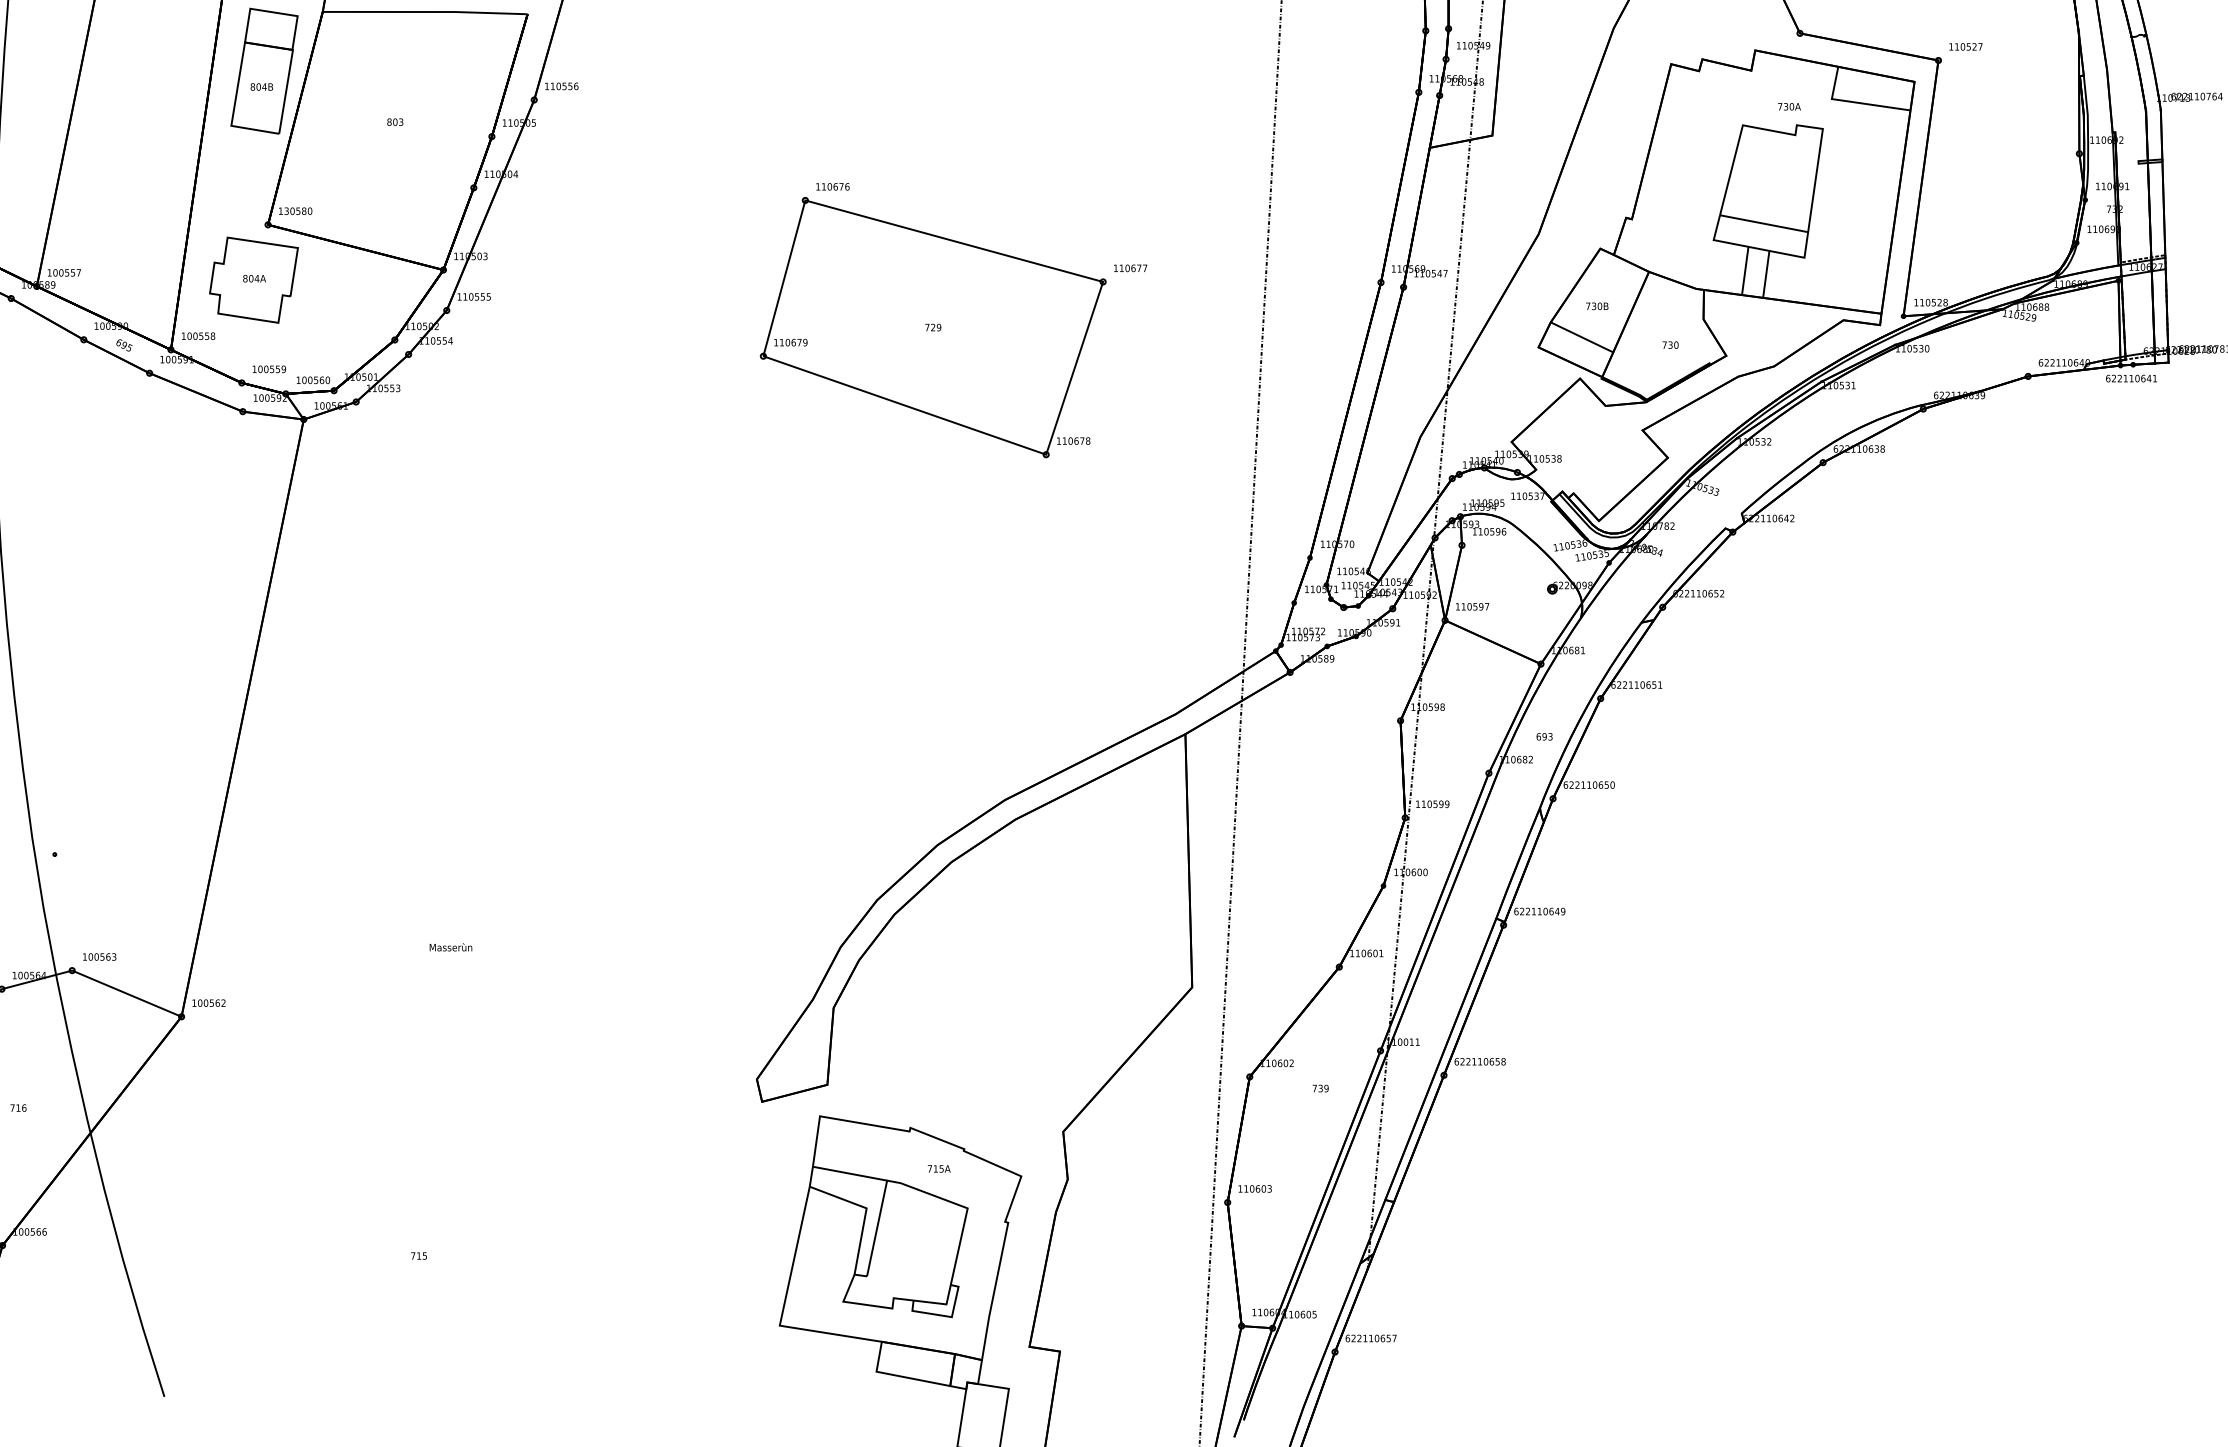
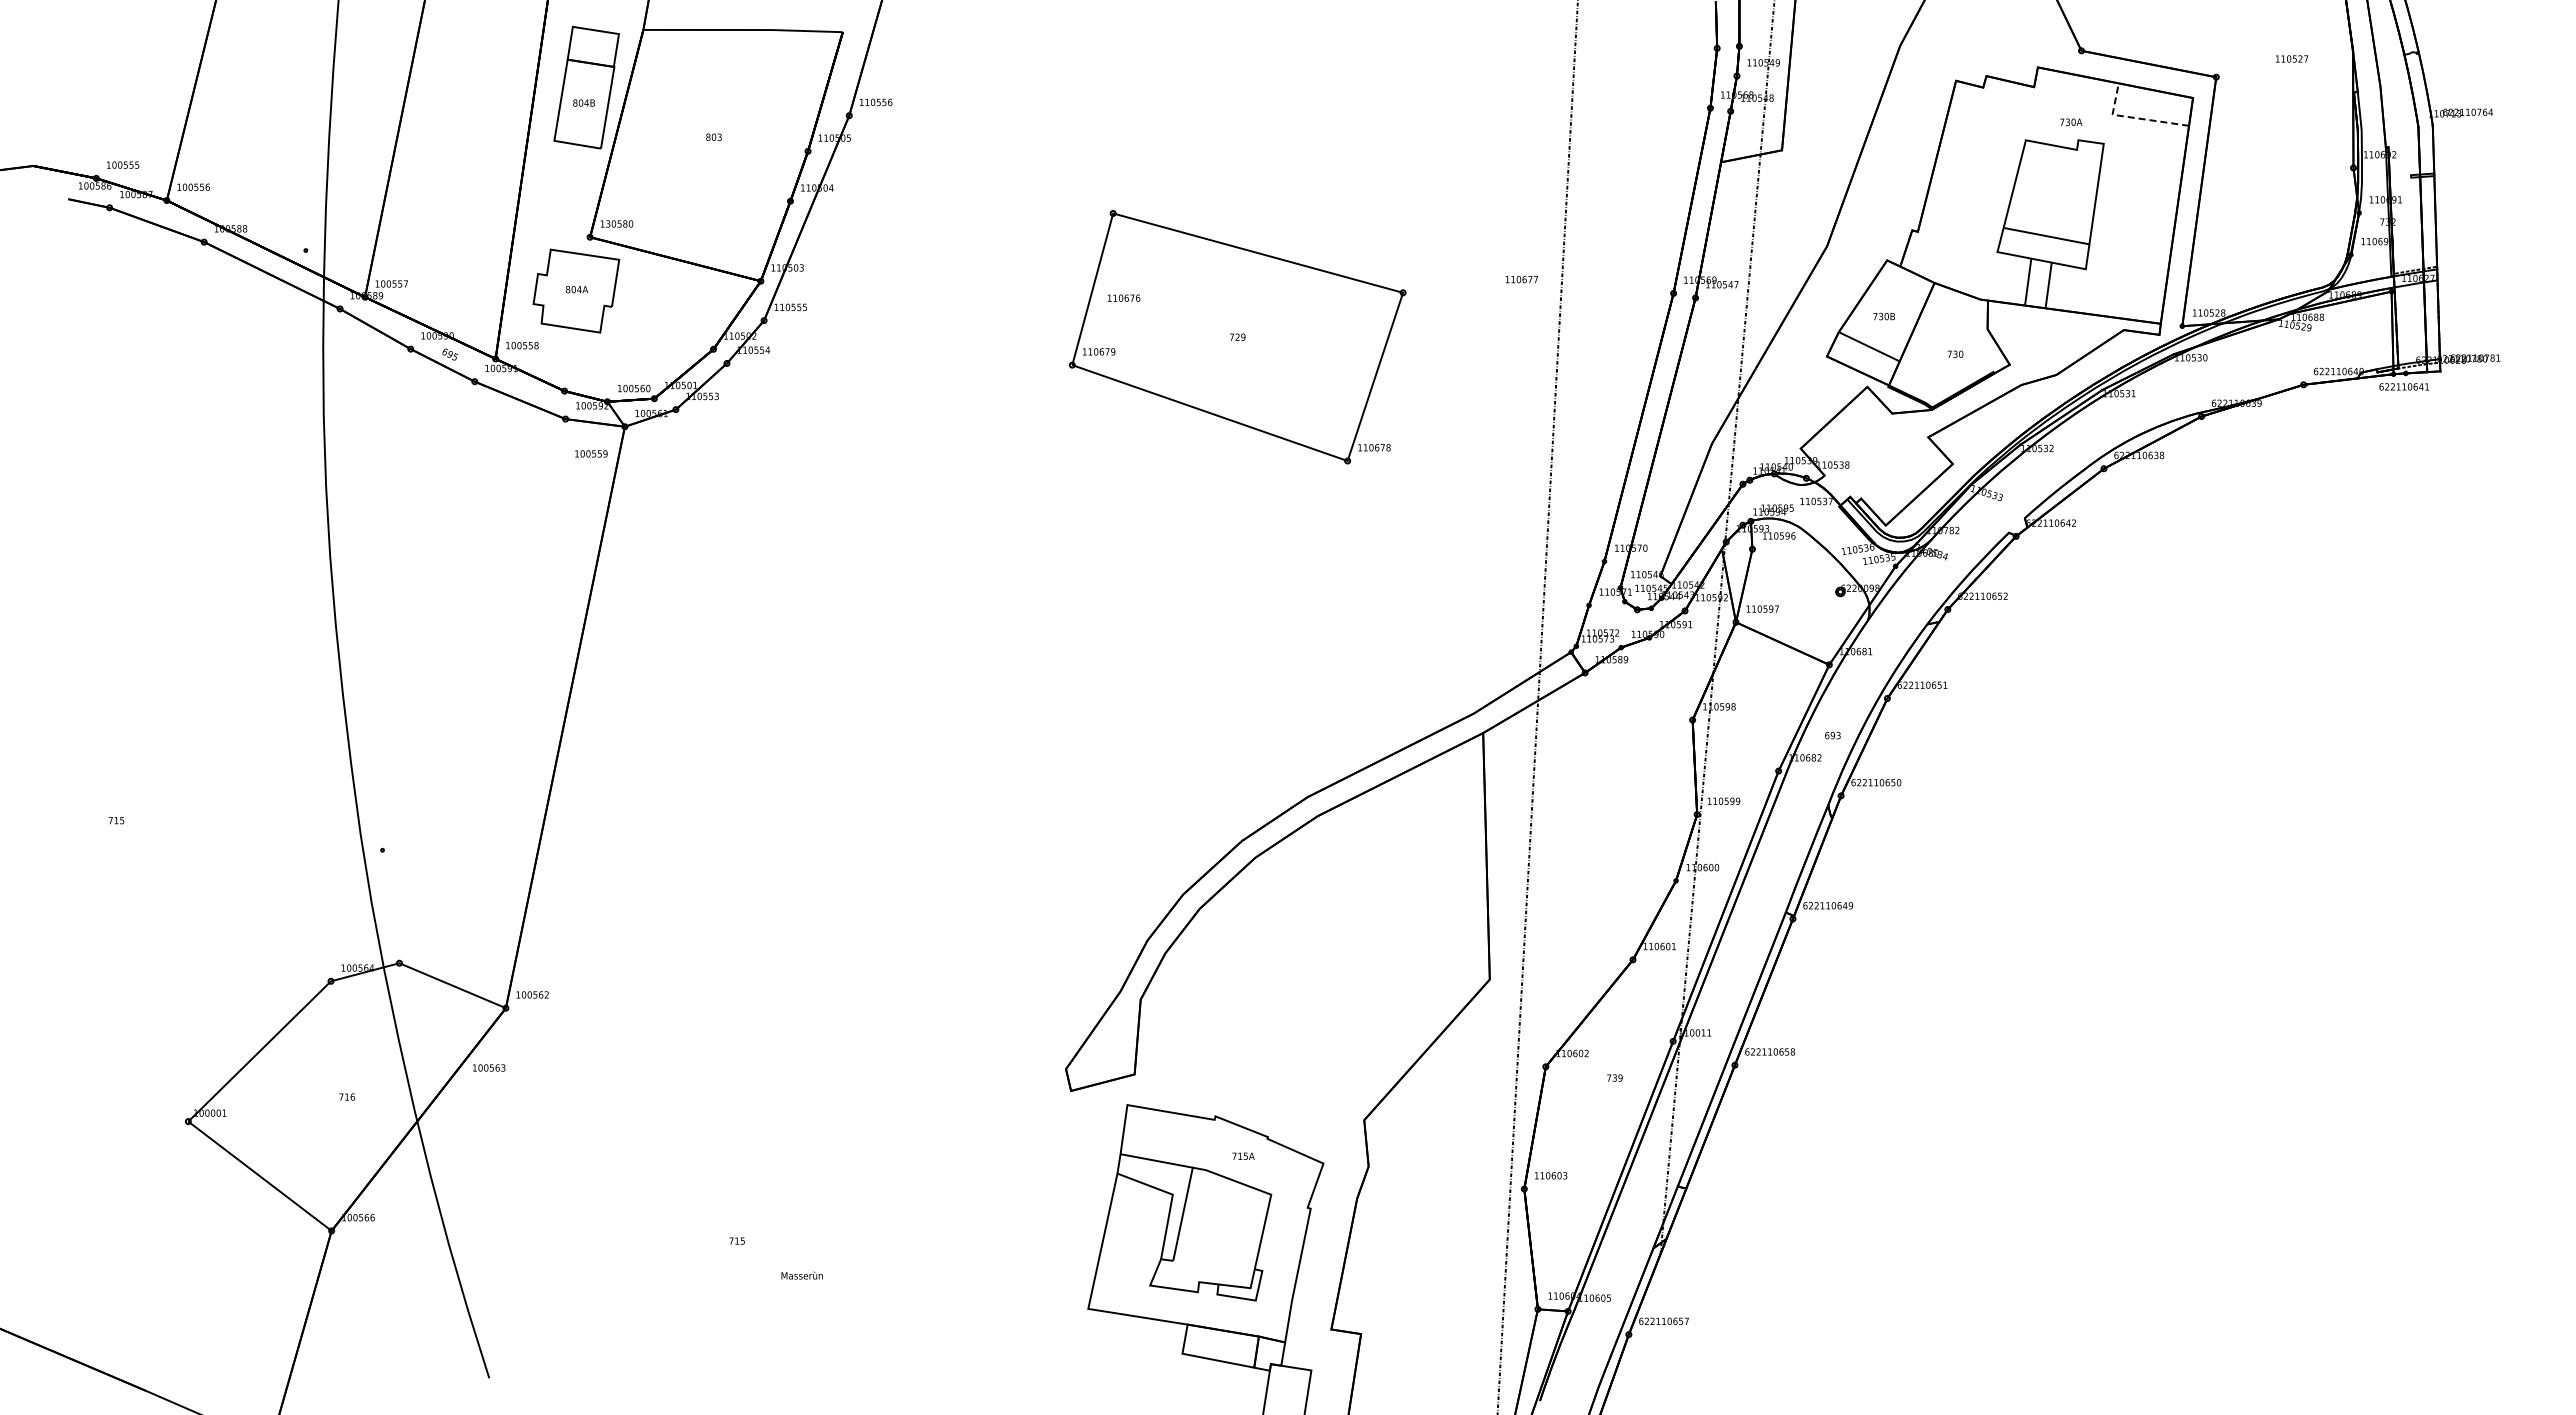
text: (1966, 46) -> (2292, 58), moved
line: (1854, 101) -> (2134, 117), solid -> dashed
text: (832, 186) -> (1123, 297), moved
text: (1130, 268) -> (1521, 279), moved
text: (269, 368) -> (591, 453), moved
text: (450, 947) -> (801, 1275), moved
text: (99, 956) -> (489, 1067), moved

